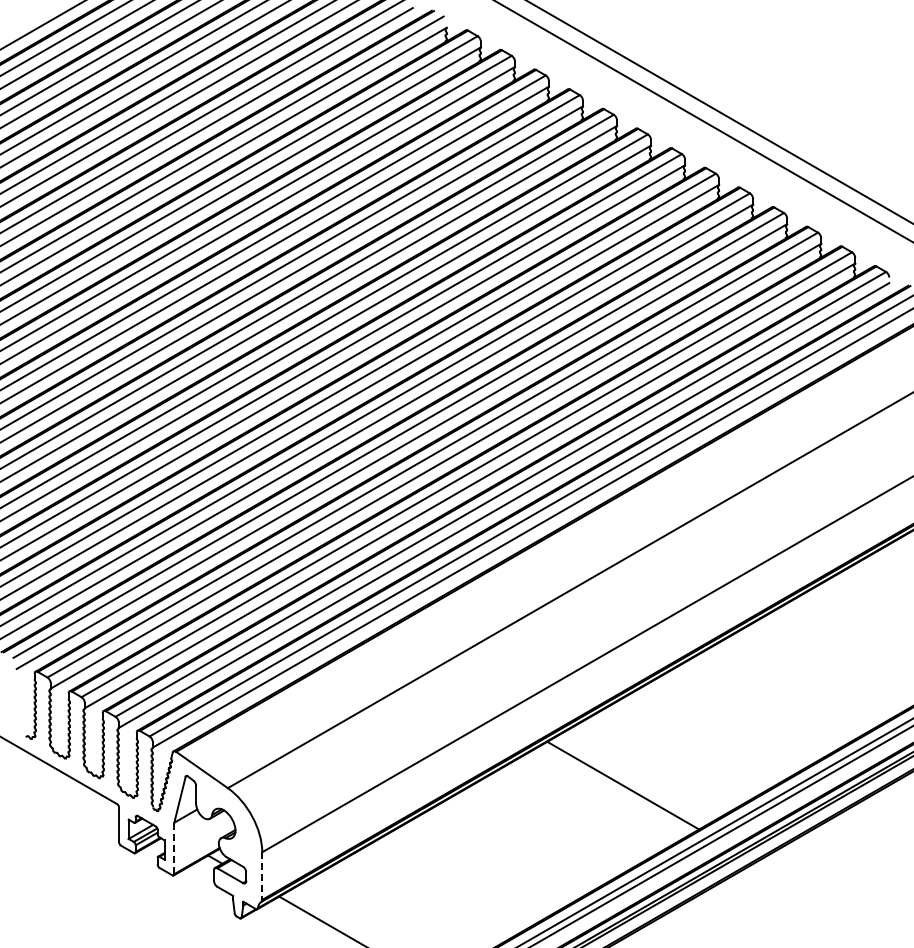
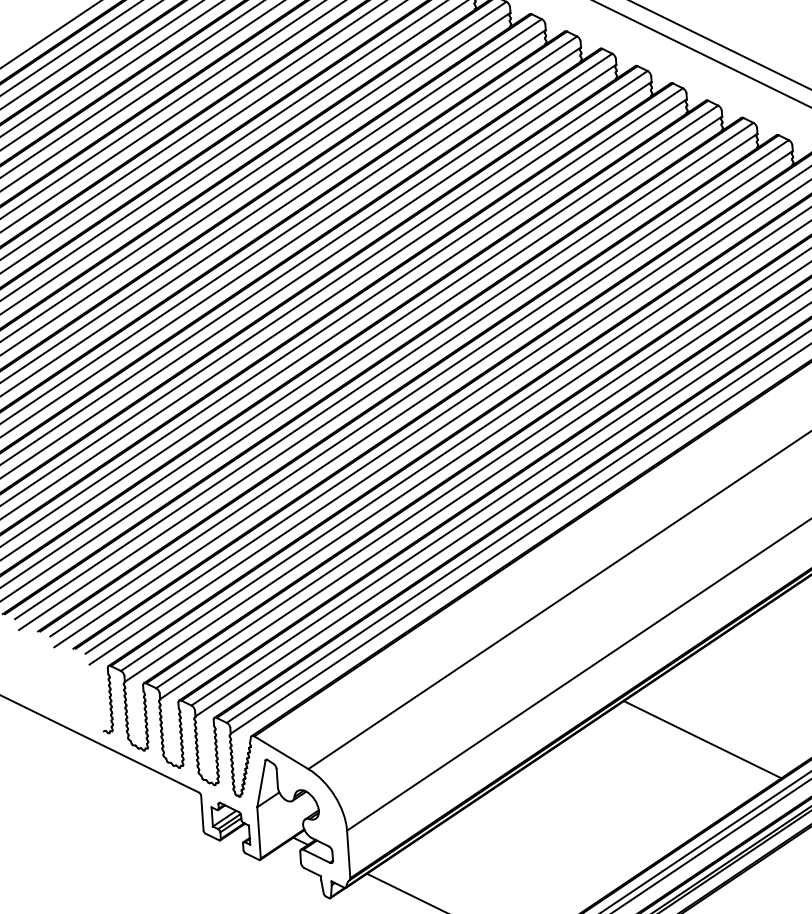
line: (174, 848) -> (259, 832), dashed -> solid
line: (262, 876) -> (348, 854), dashed -> solid

